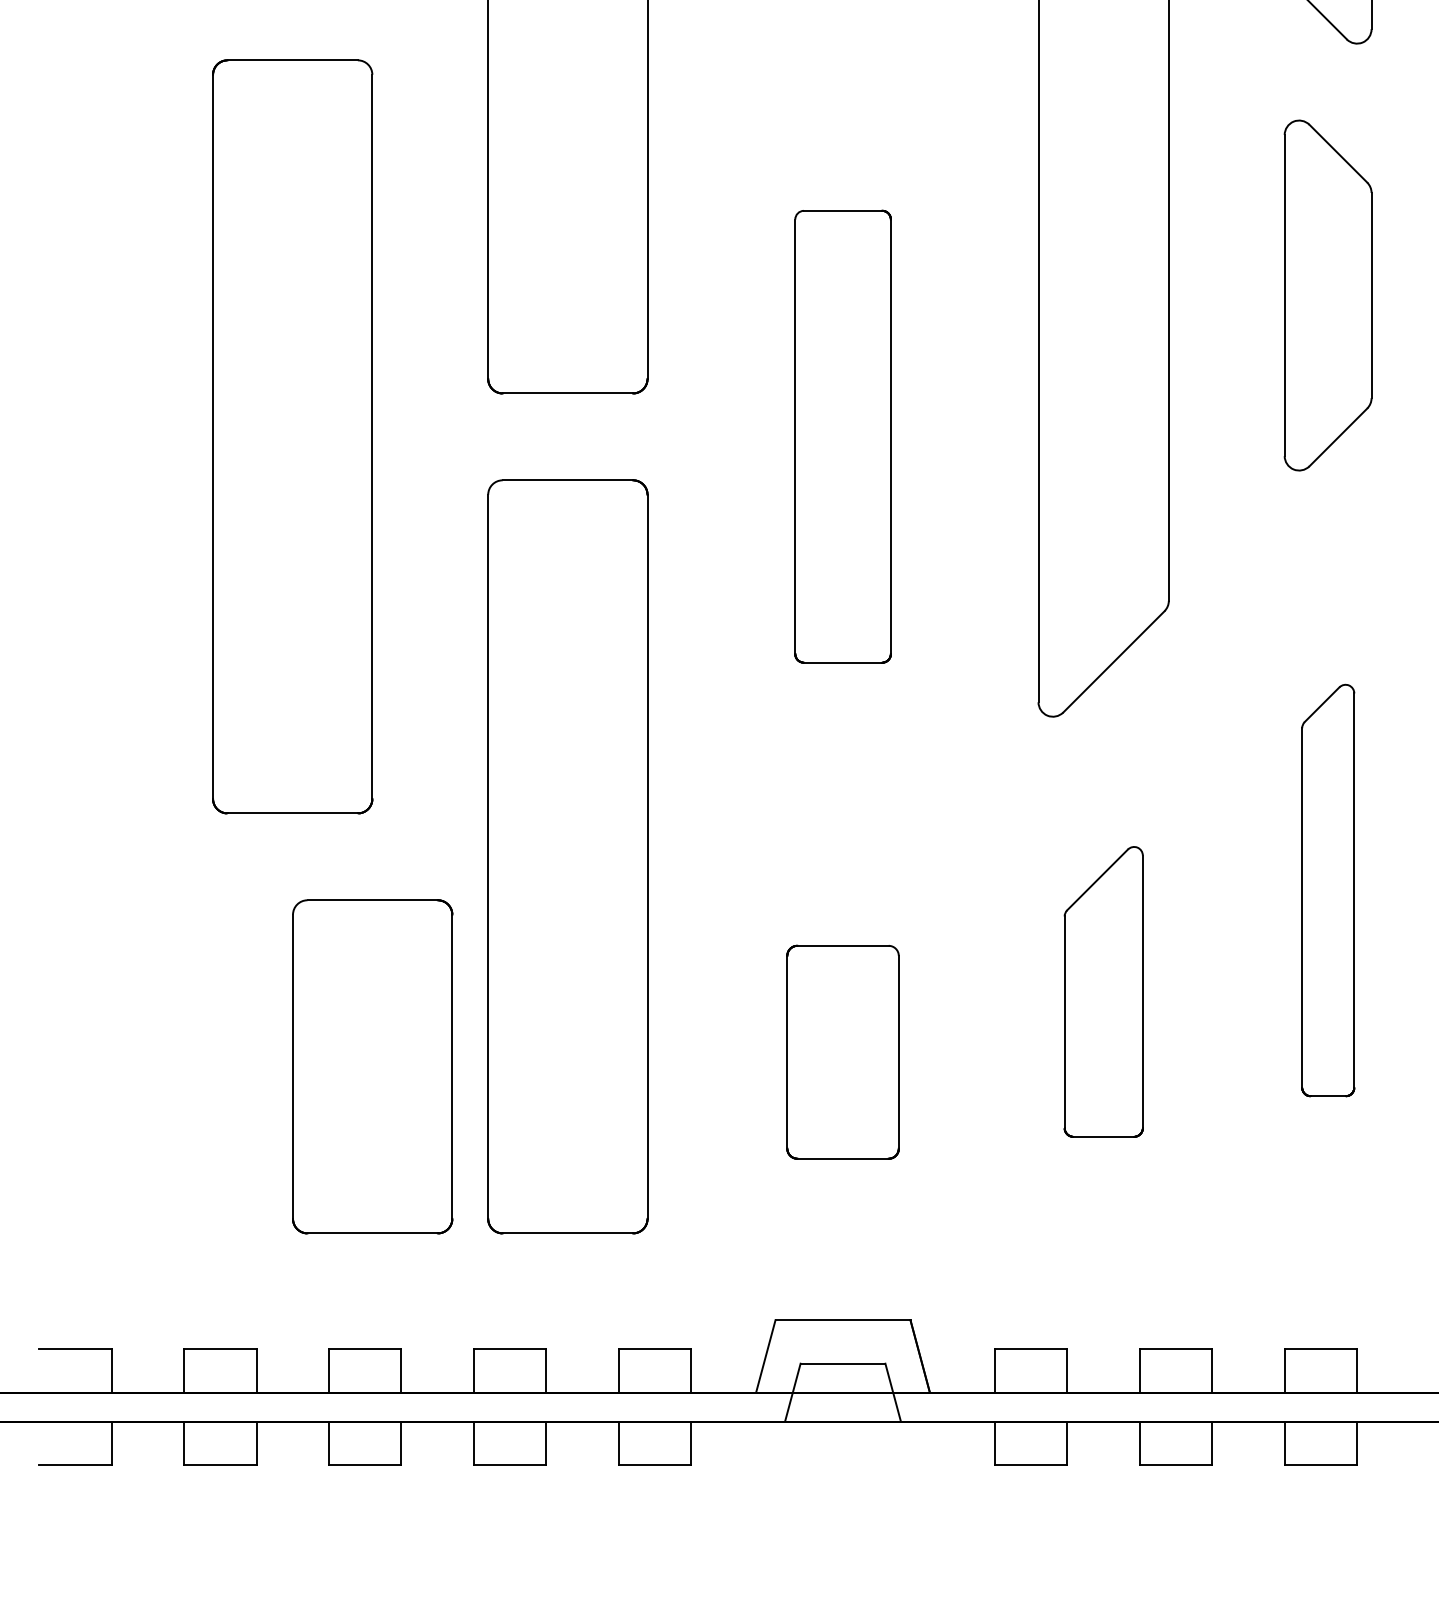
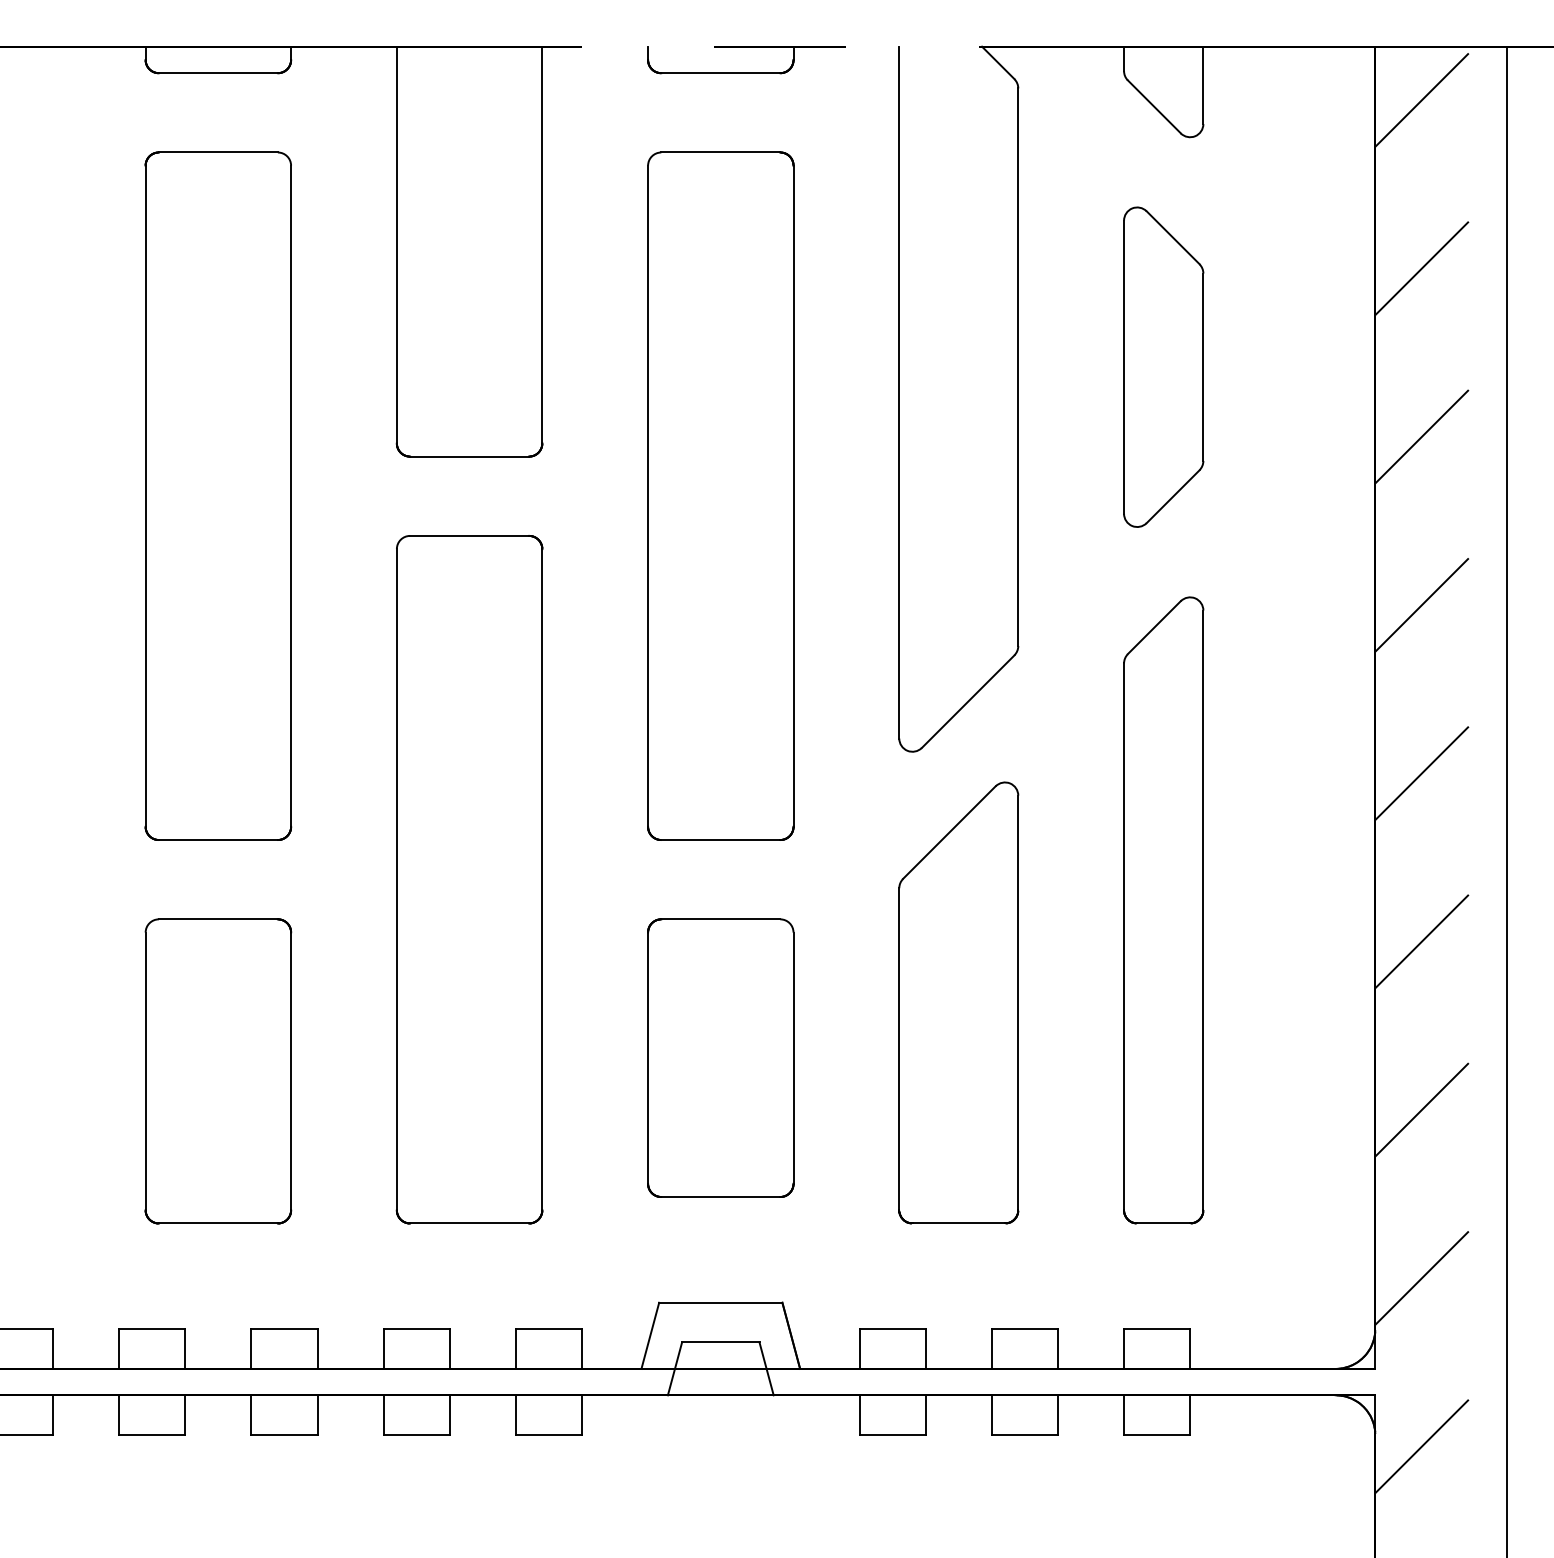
part: (842, 436) -> (720, 495), size x1.67
part: (1327, 890) -> (1163, 910), size x1.67
part: (1103, 991) -> (958, 1002), size x1.67
part: (842, 1051) -> (720, 1057), size x1.43
part: (372, 1066) -> (218, 1071), moved

